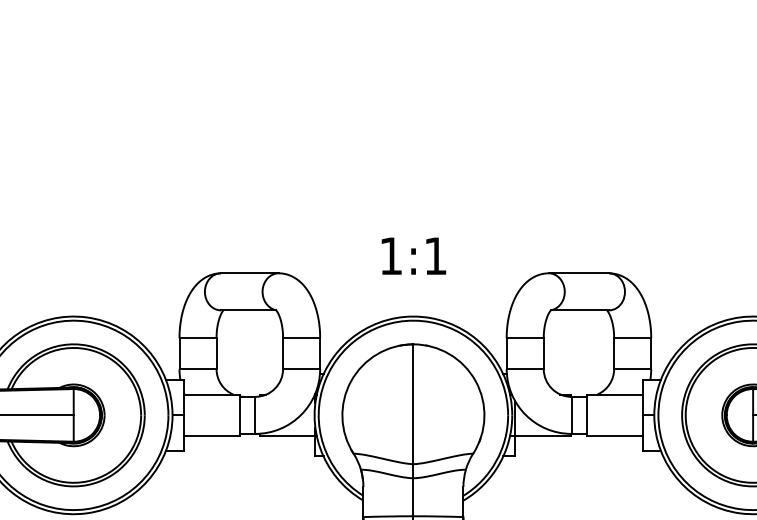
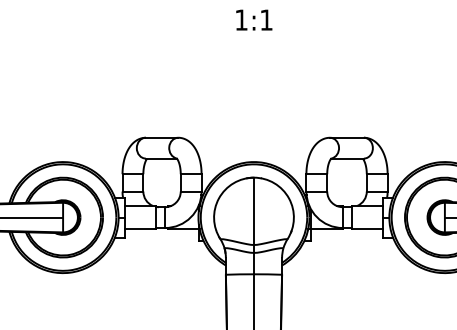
text: (414, 255) -> (254, 19), moved

